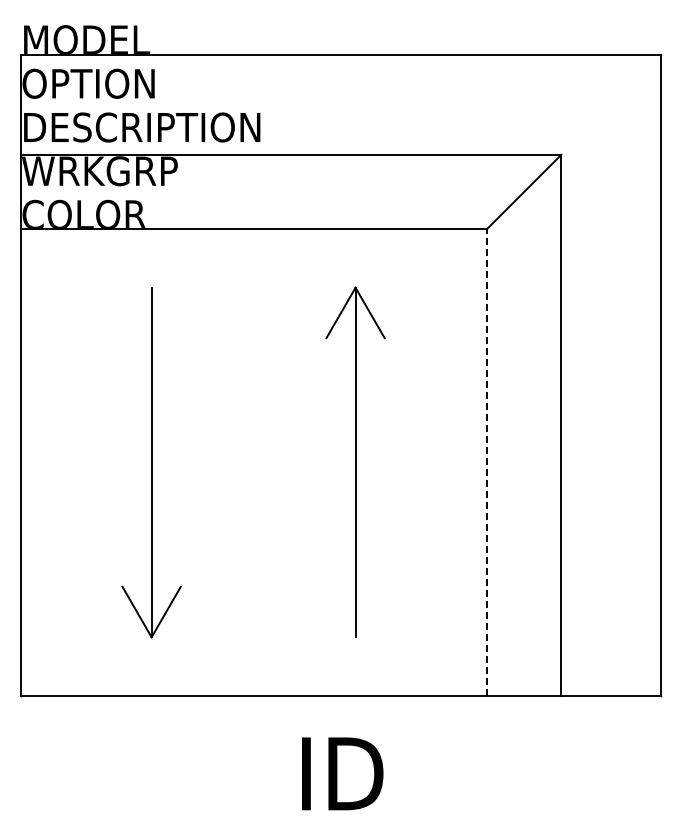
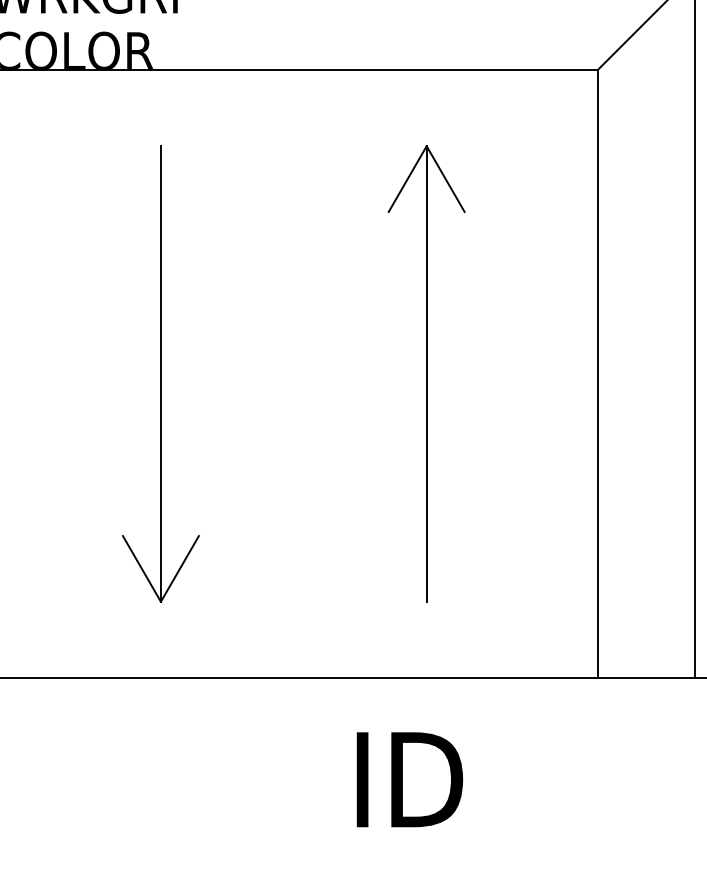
line: (486, 462) -> (597, 373), dashed -> solid

